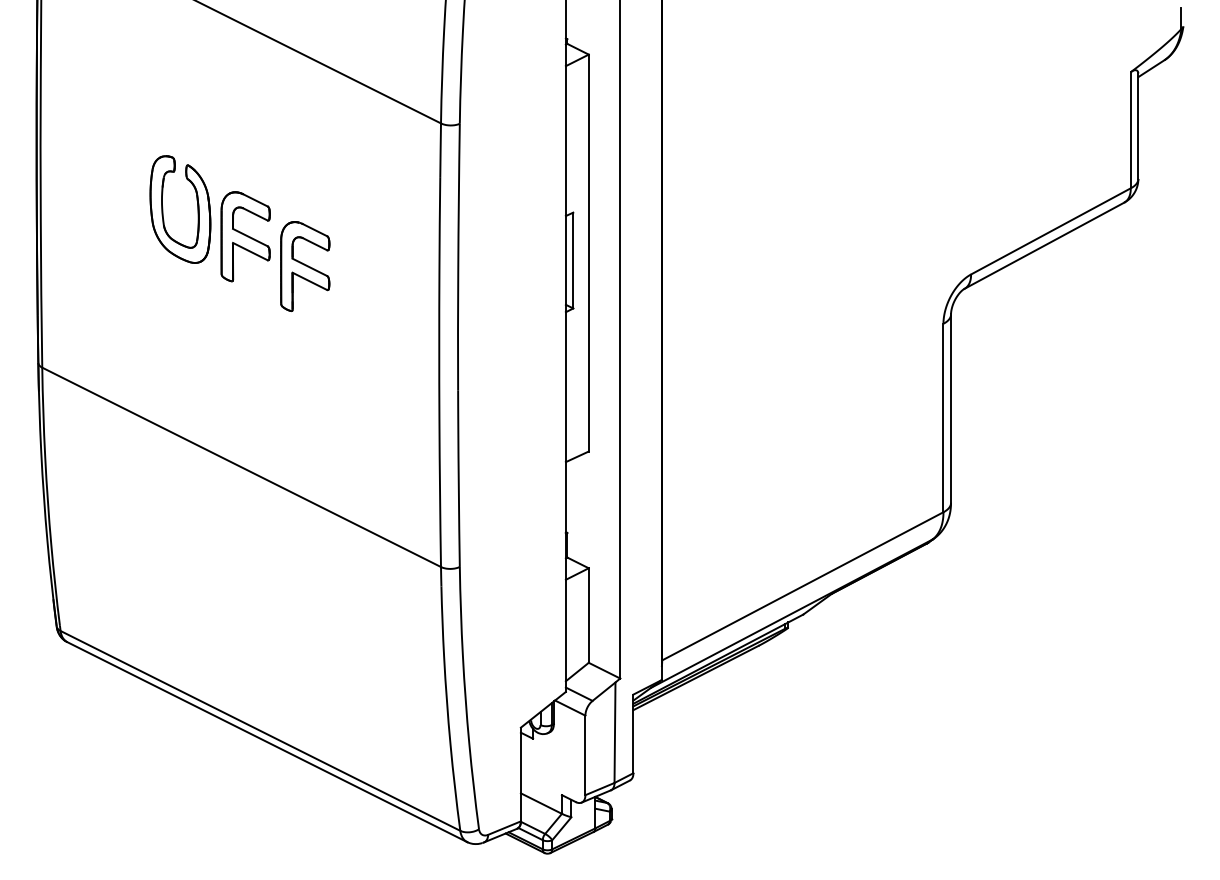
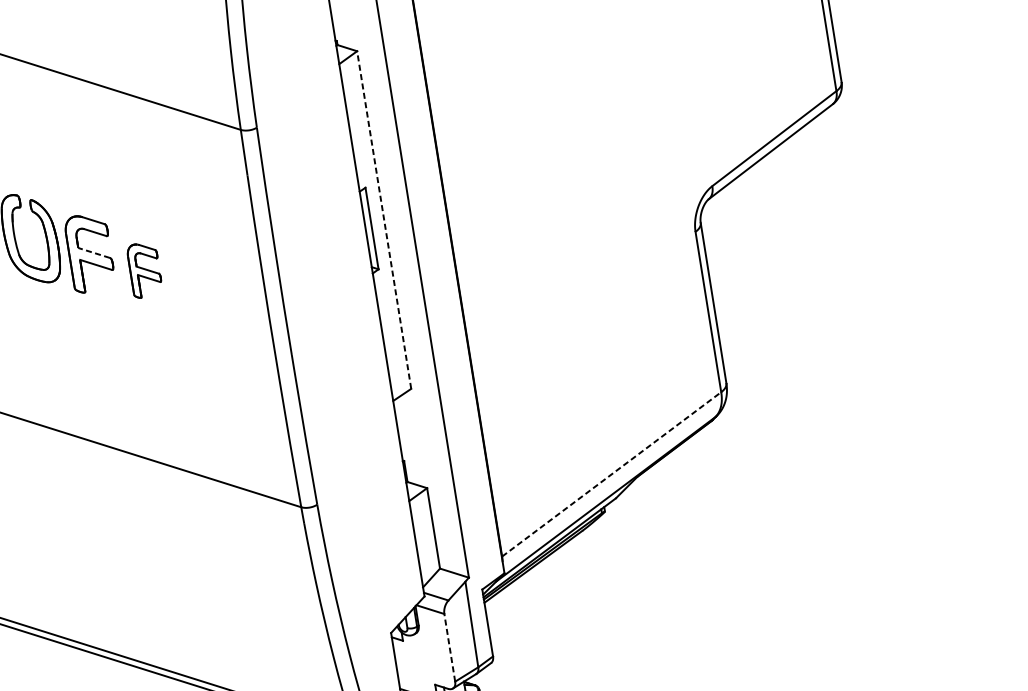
line: (249, 237) -> (93, 253), solid -> dashed
line: (588, 252) -> (383, 219), solid -> dashed
part: (305, 266) -> (145, 270), size x0.7
line: (802, 586) -> (611, 474), solid -> dashed
line: (585, 755) -> (449, 647), solid -> dashed

